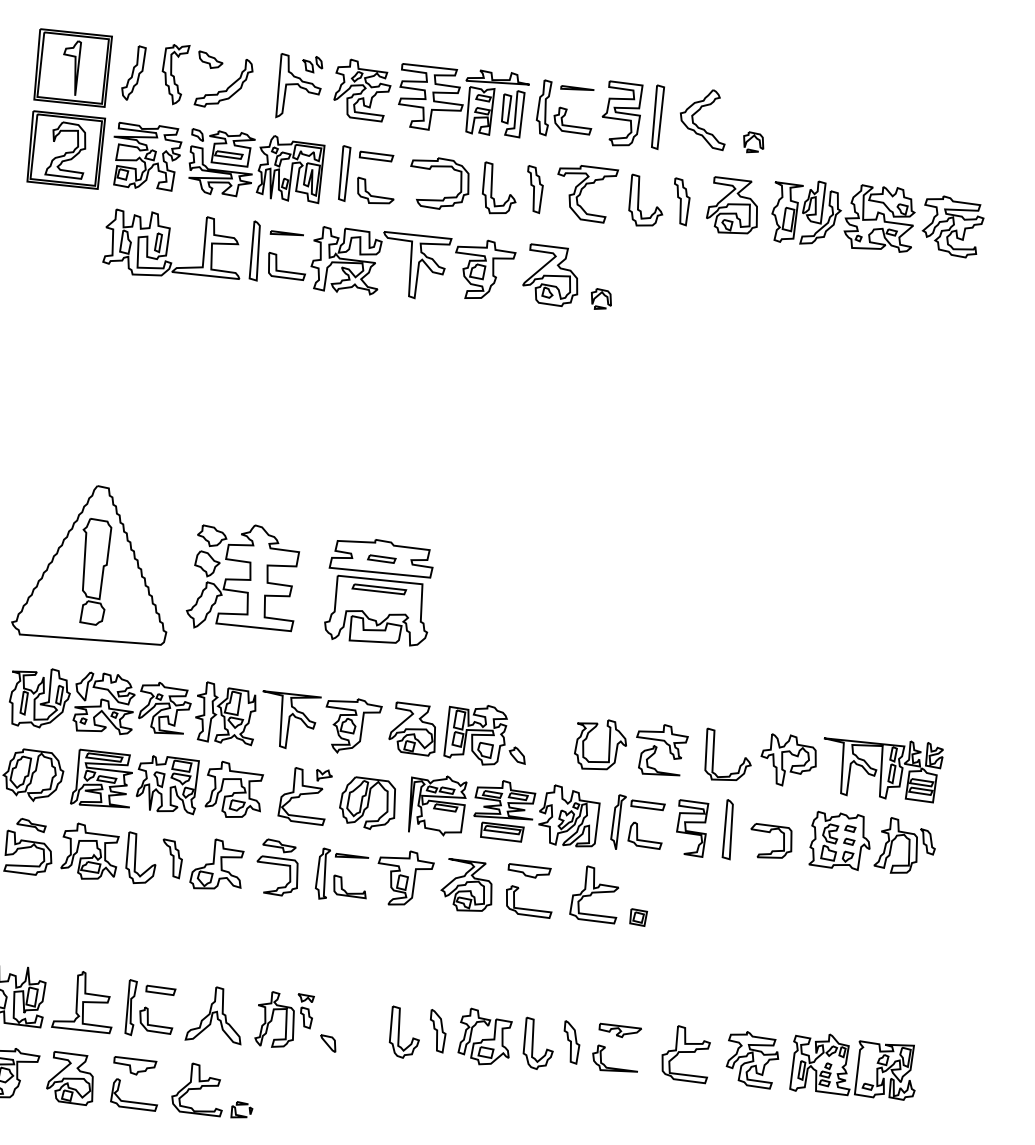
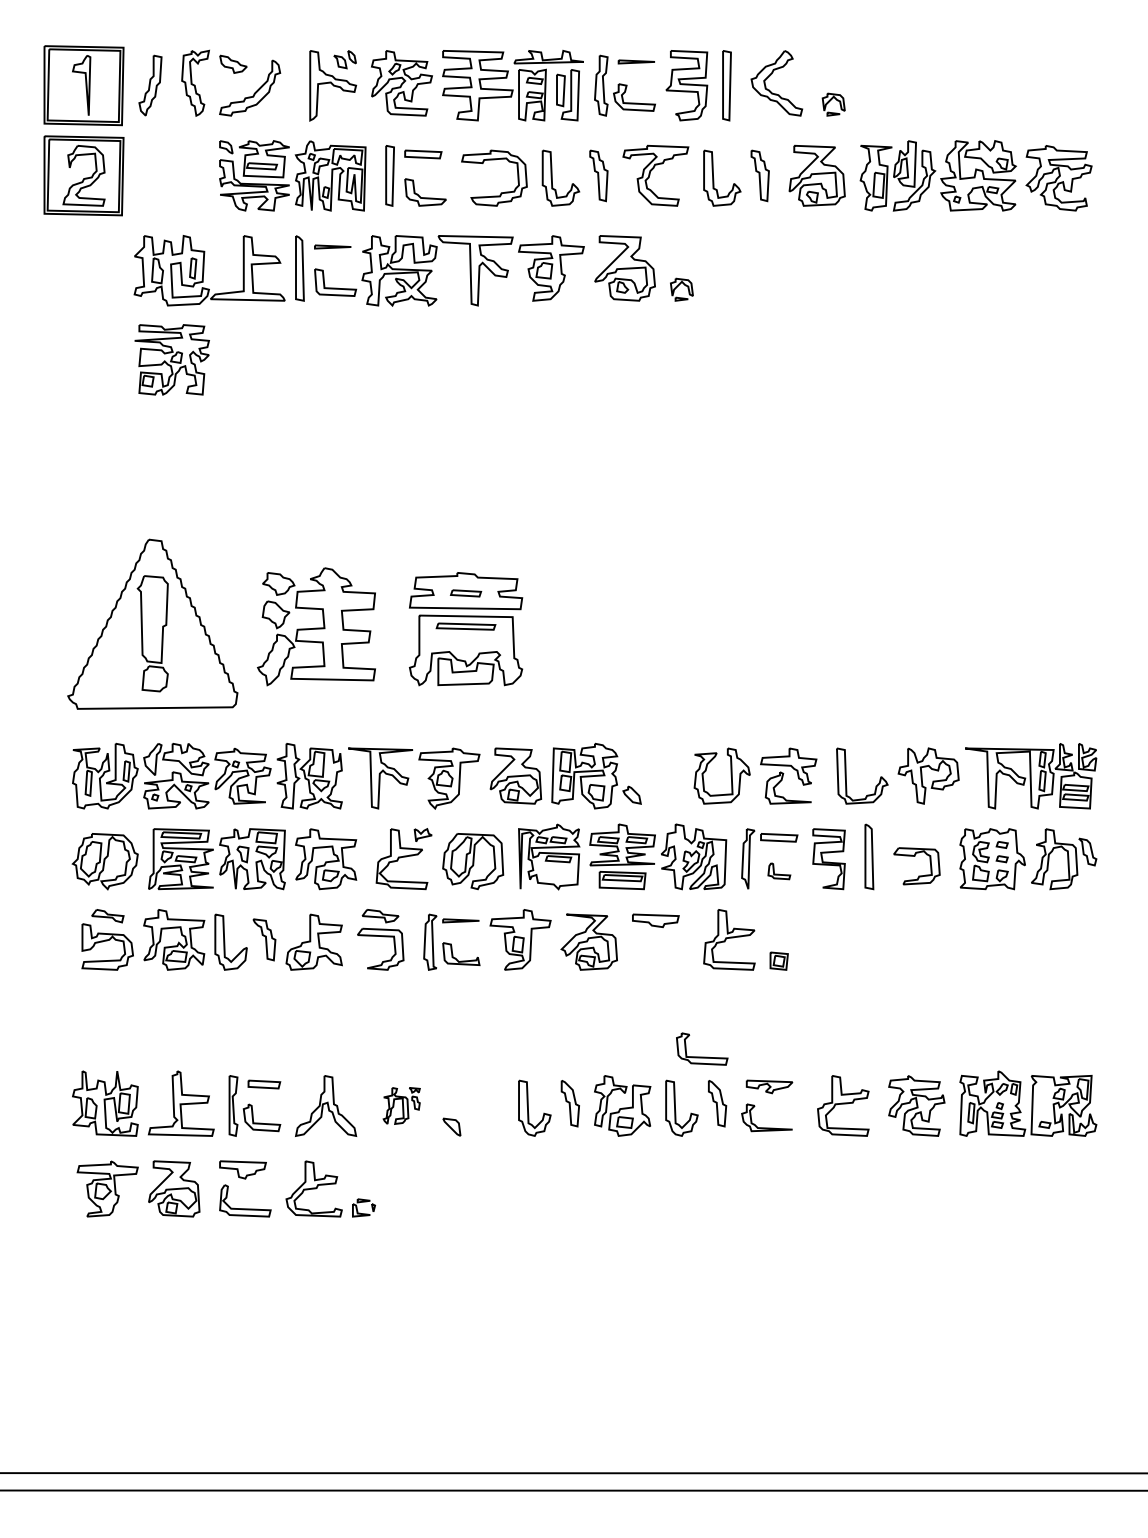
part: (145, 156) -> (171, 359), moved
part: (645, 836) -> (779, 871), size x0.6
part: (528, 908) -> (702, 1056), moved
part: (284, 1019) -> (401, 1105), size x0.6

